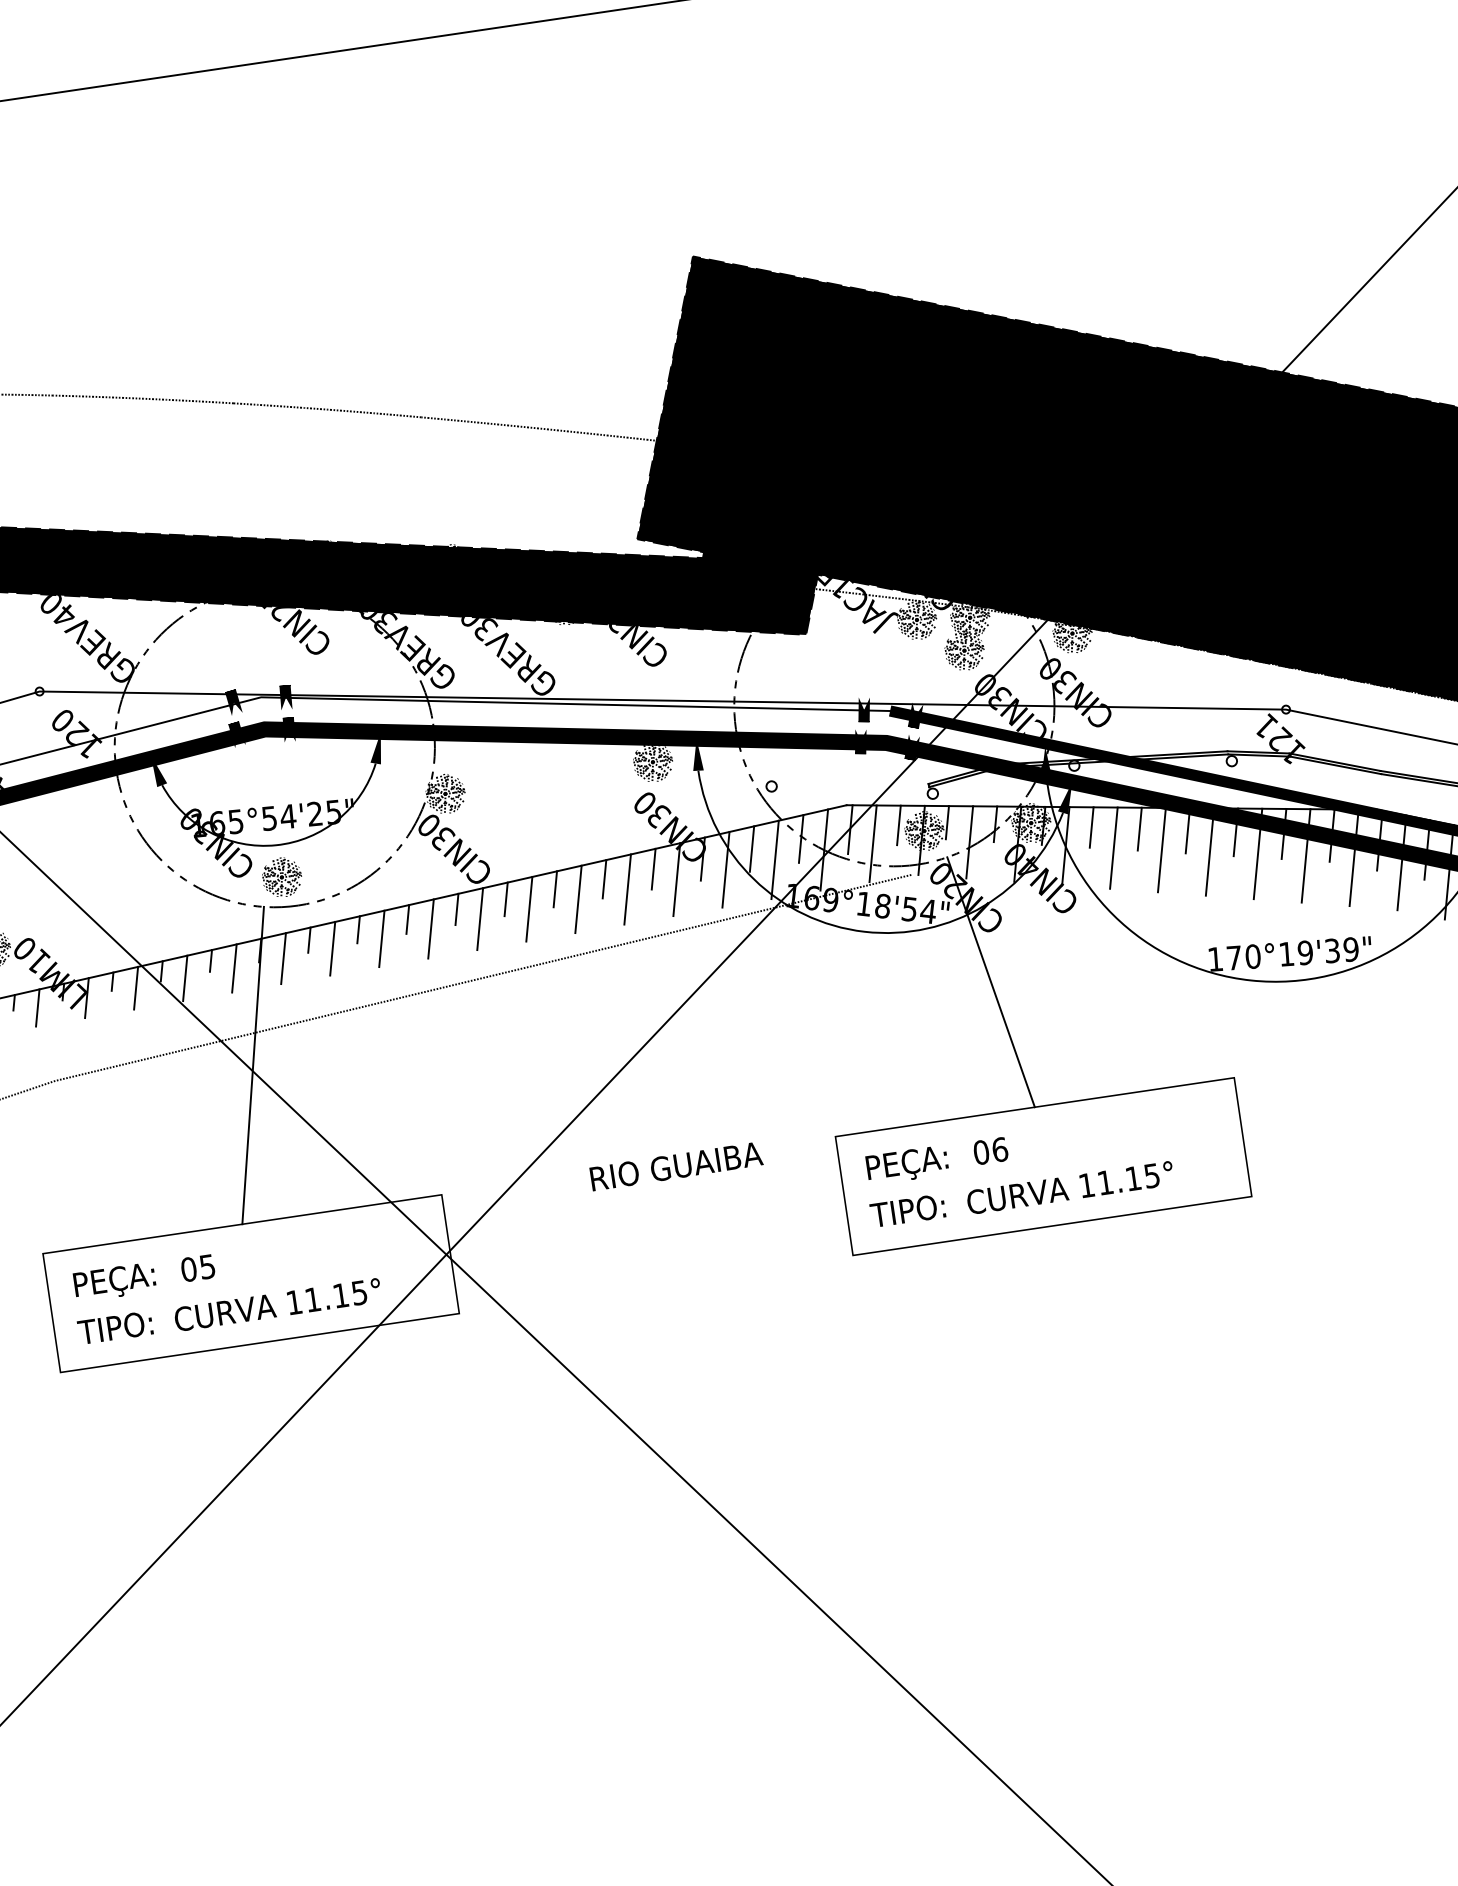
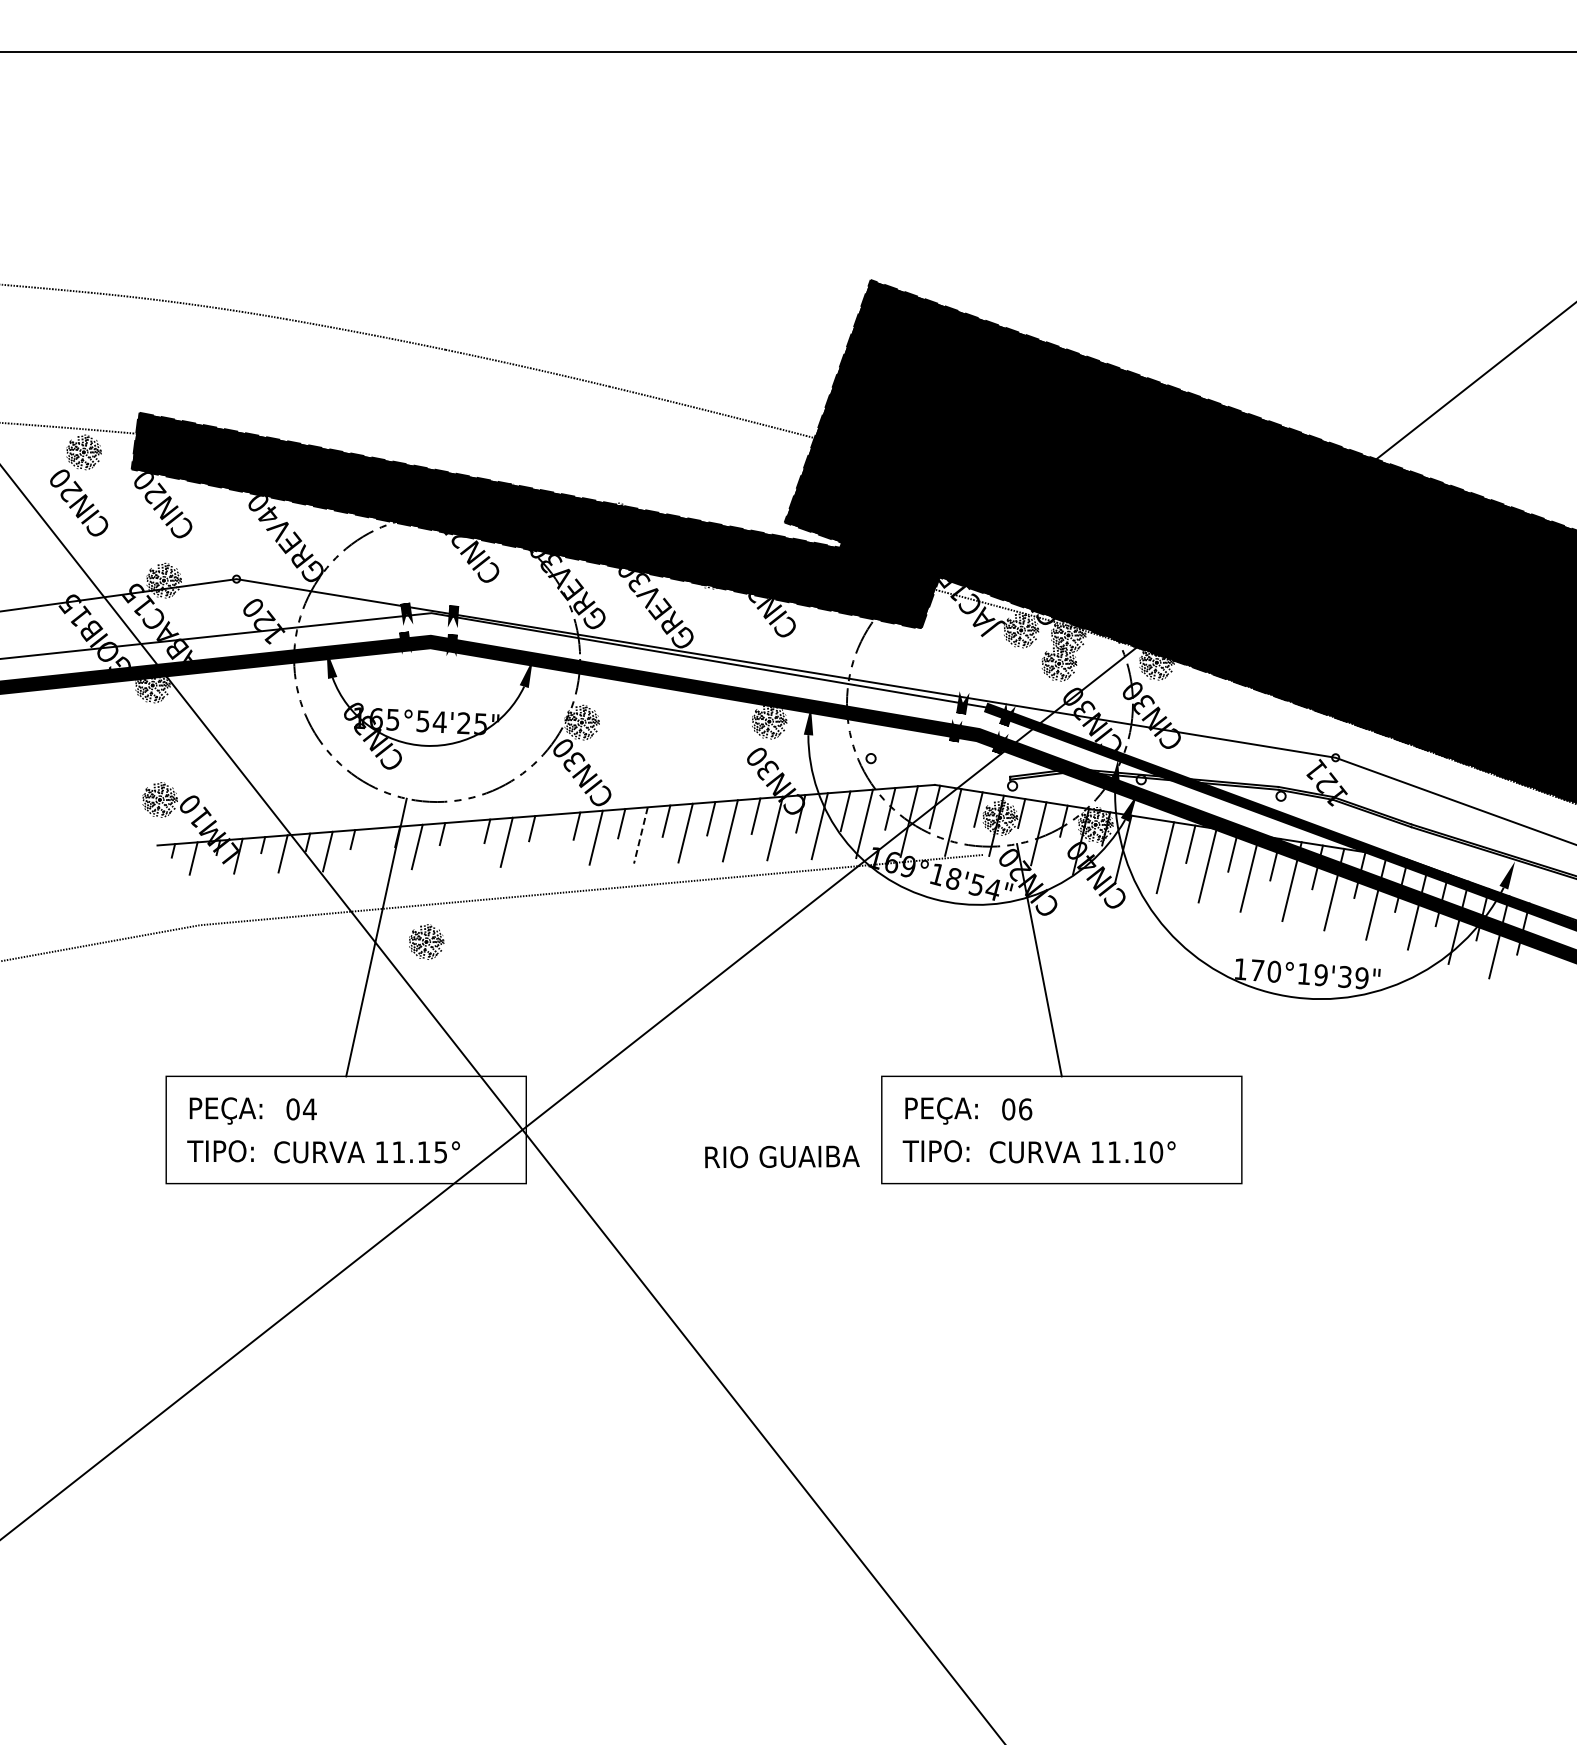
line: (1091, 827) -> (1148, 836), removed
part: (281, 876) -> (426, 941), moved
line: (528, 909) -> (640, 835), solid -> dashed
line: (430, 928) -> (551, 839), removed
line: (332, 948) -> (461, 844), removed
line: (234, 968) -> (372, 849), removed
text: (676, 1165) -> (782, 1156), moved
text: (1152, 1176) -> (1156, 1152), 11.15° -> 11.10°
text: (207, 1266) -> (309, 1109), 05 -> 04

